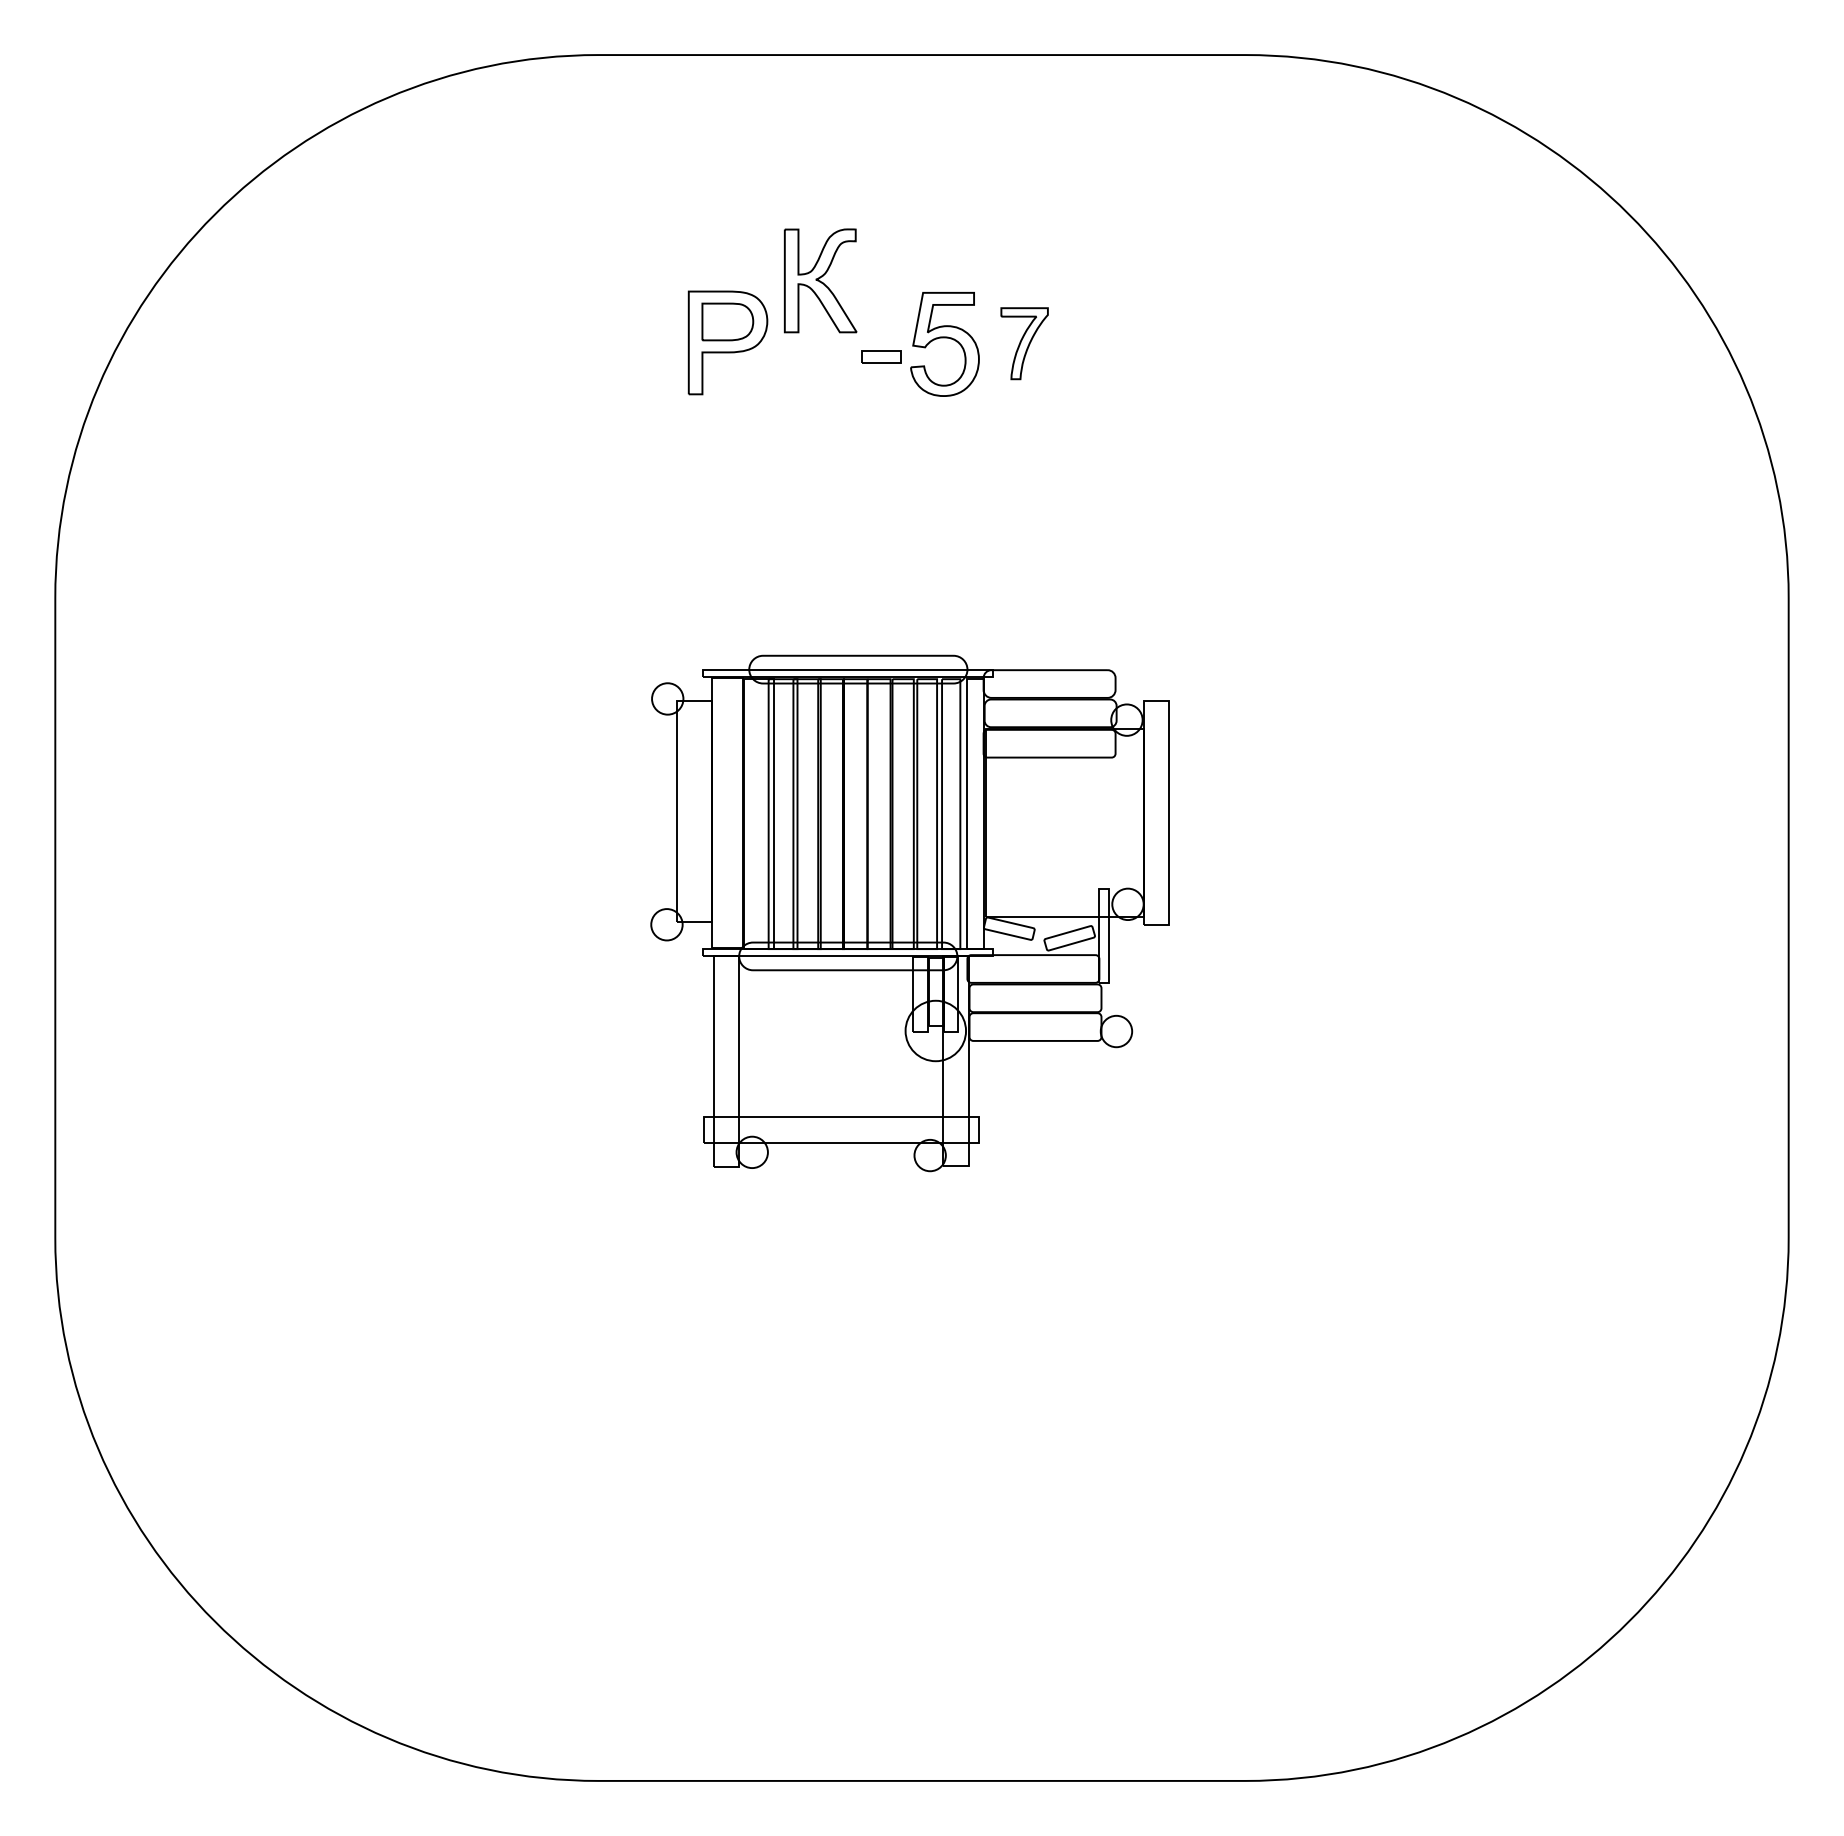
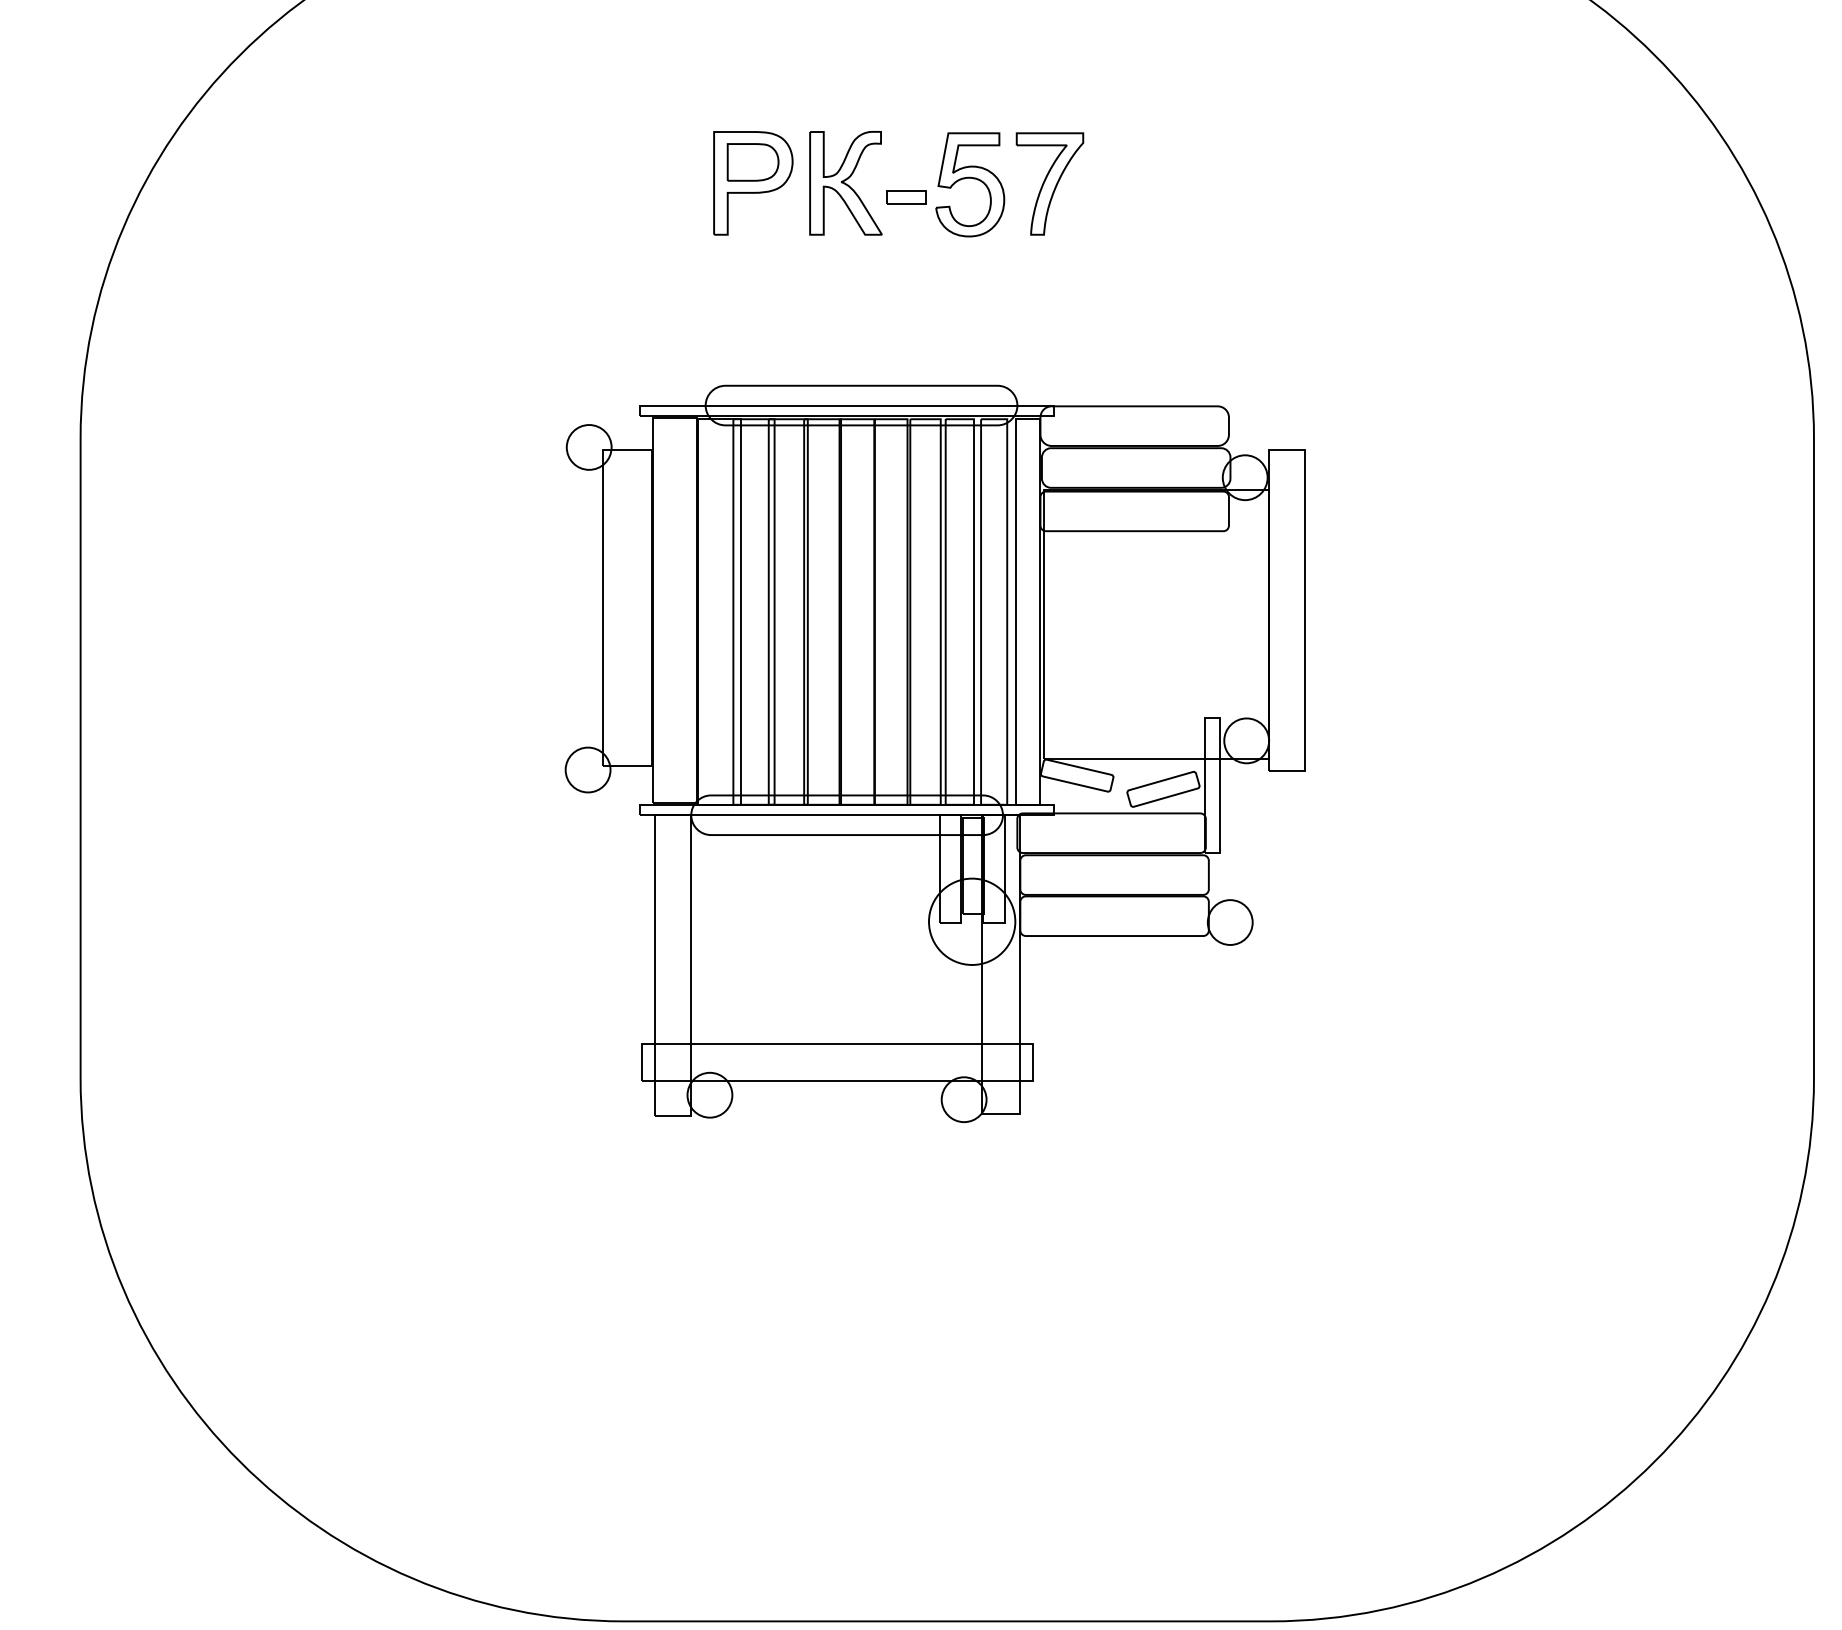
part: (820, 280) -> (845, 182), moved
part: (1024, 343) -> (1049, 183), size x1.43
part: (909, 913) -> (934, 753), size x1.43

